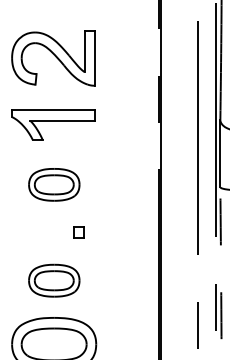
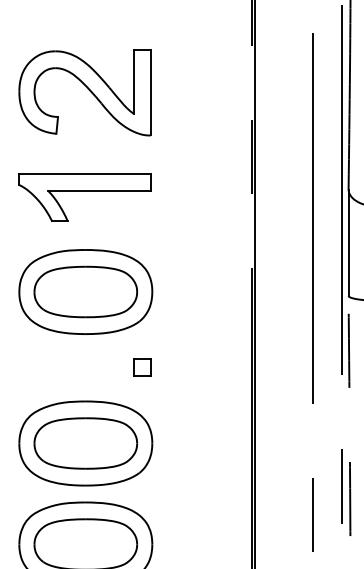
part: (54, 184) -> (86, 291), size x1.67
part: (78, 232) -> (141, 367), moved
part: (54, 280) -> (86, 443), size x1.67

